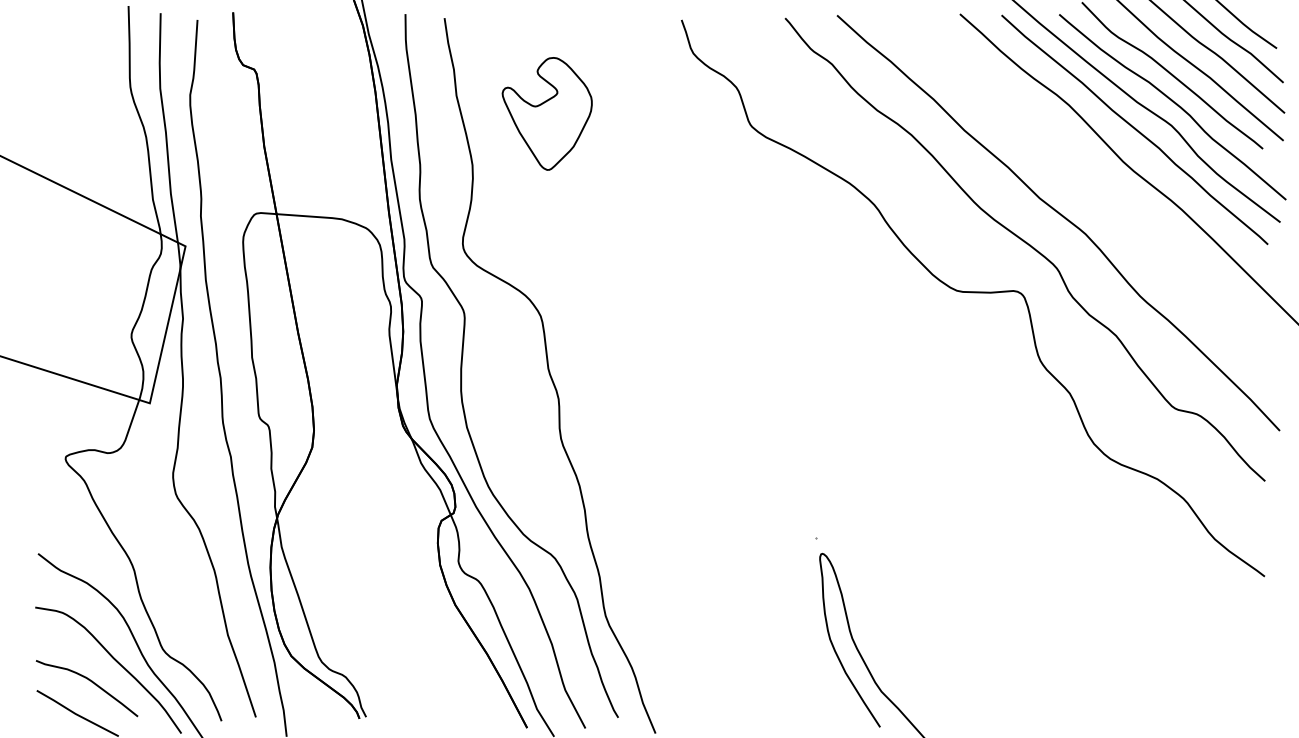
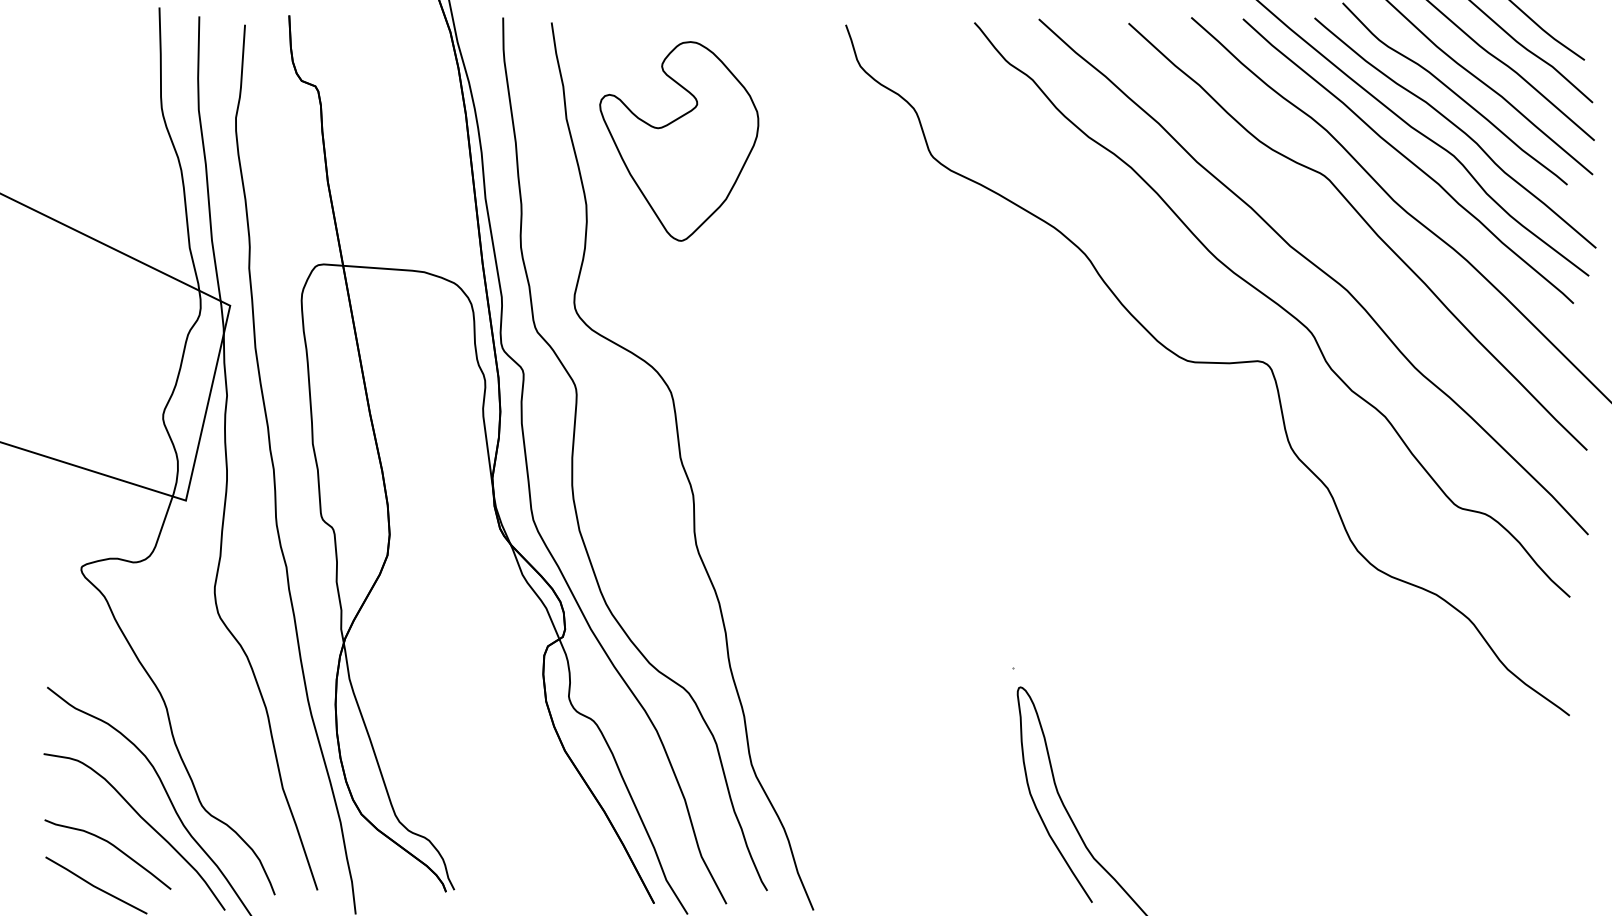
part: (546, 113) -> (678, 140), size x1.43
curve: (1102, 182) -> (1368, 226), added

